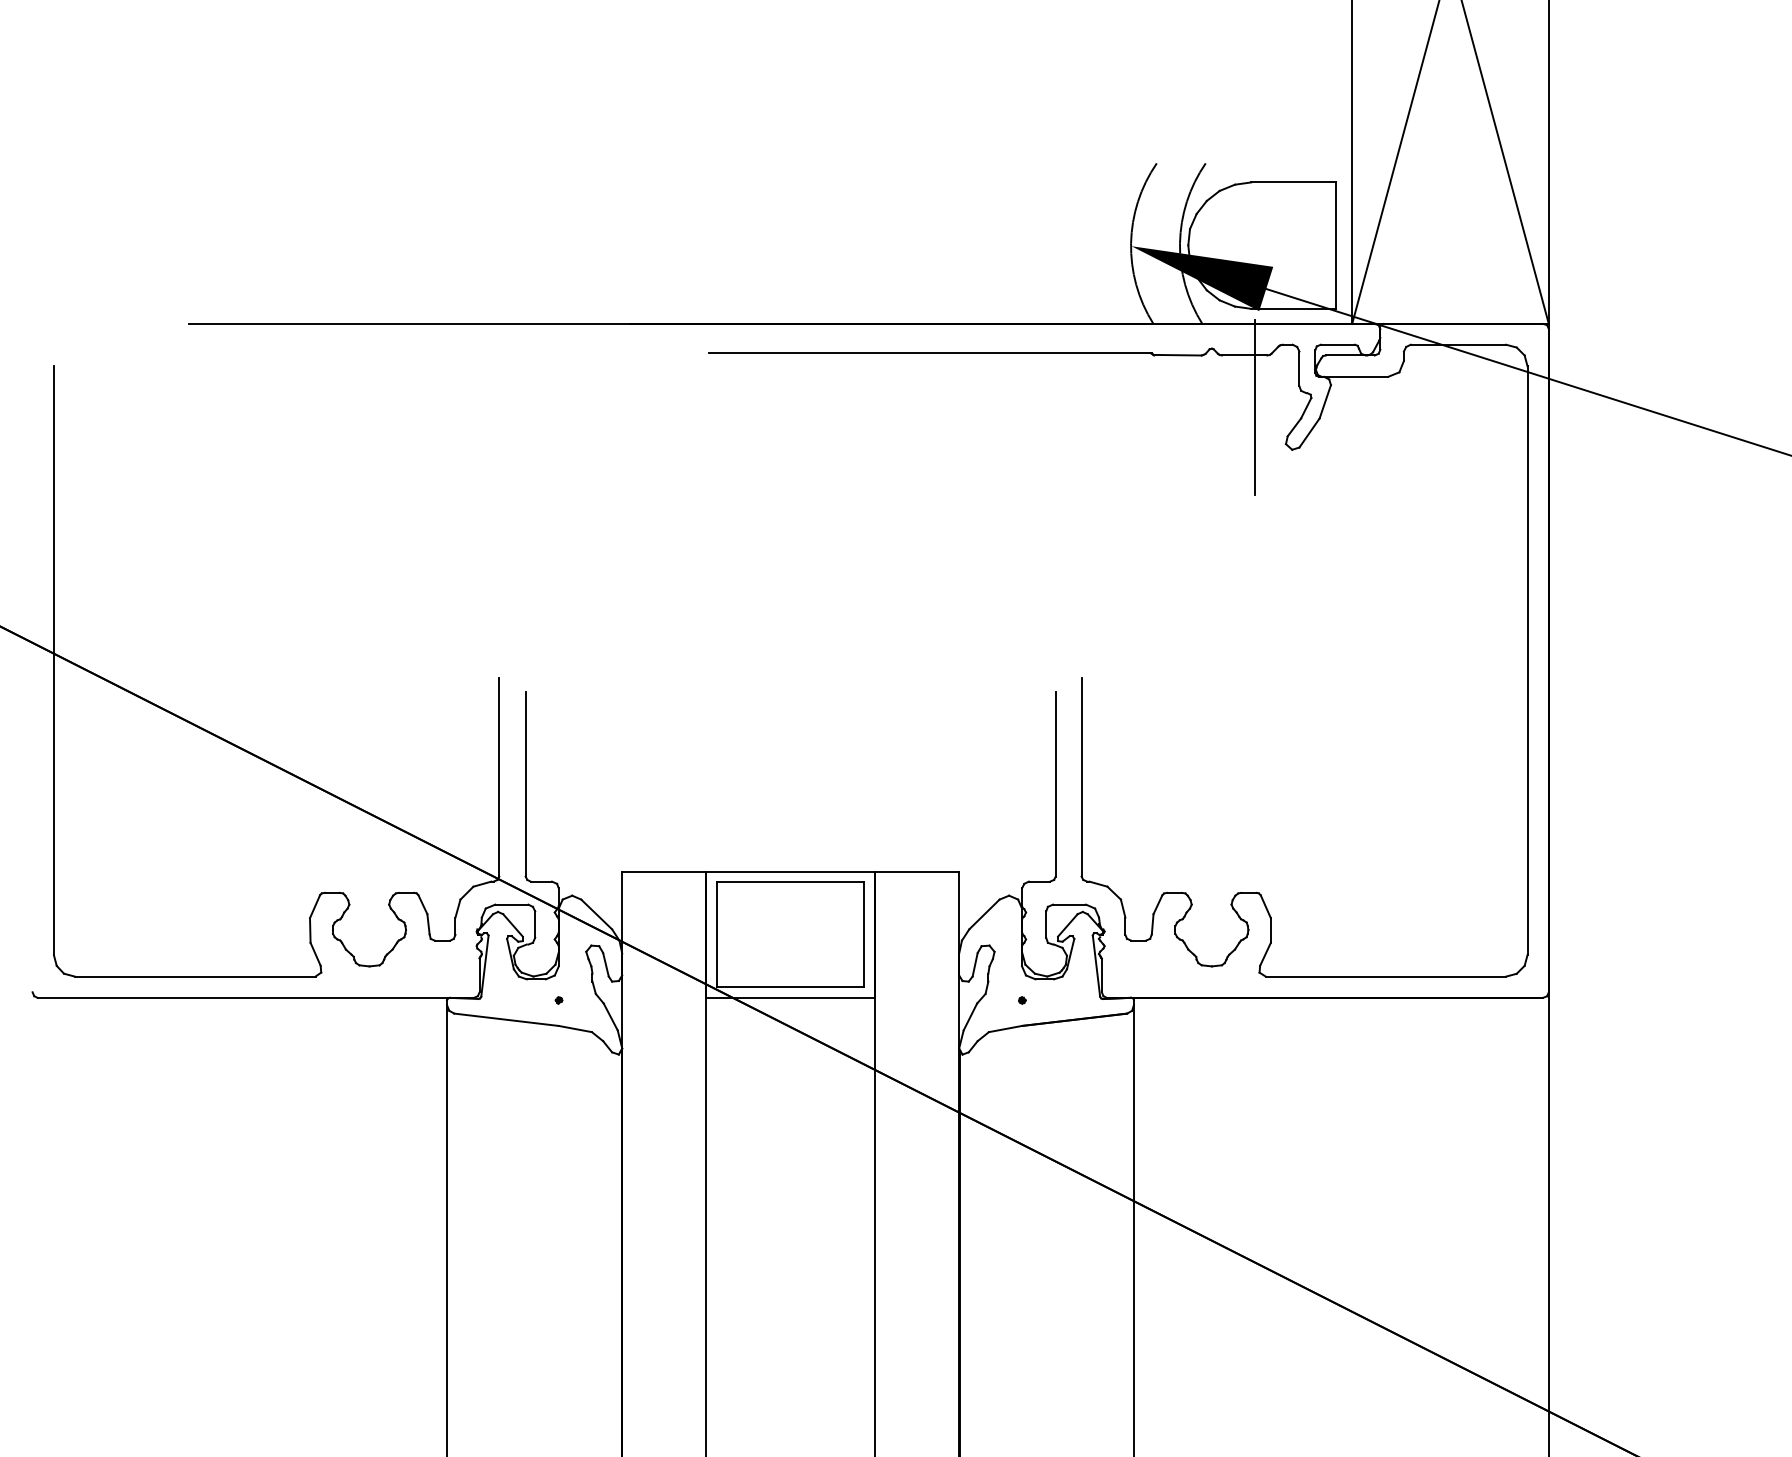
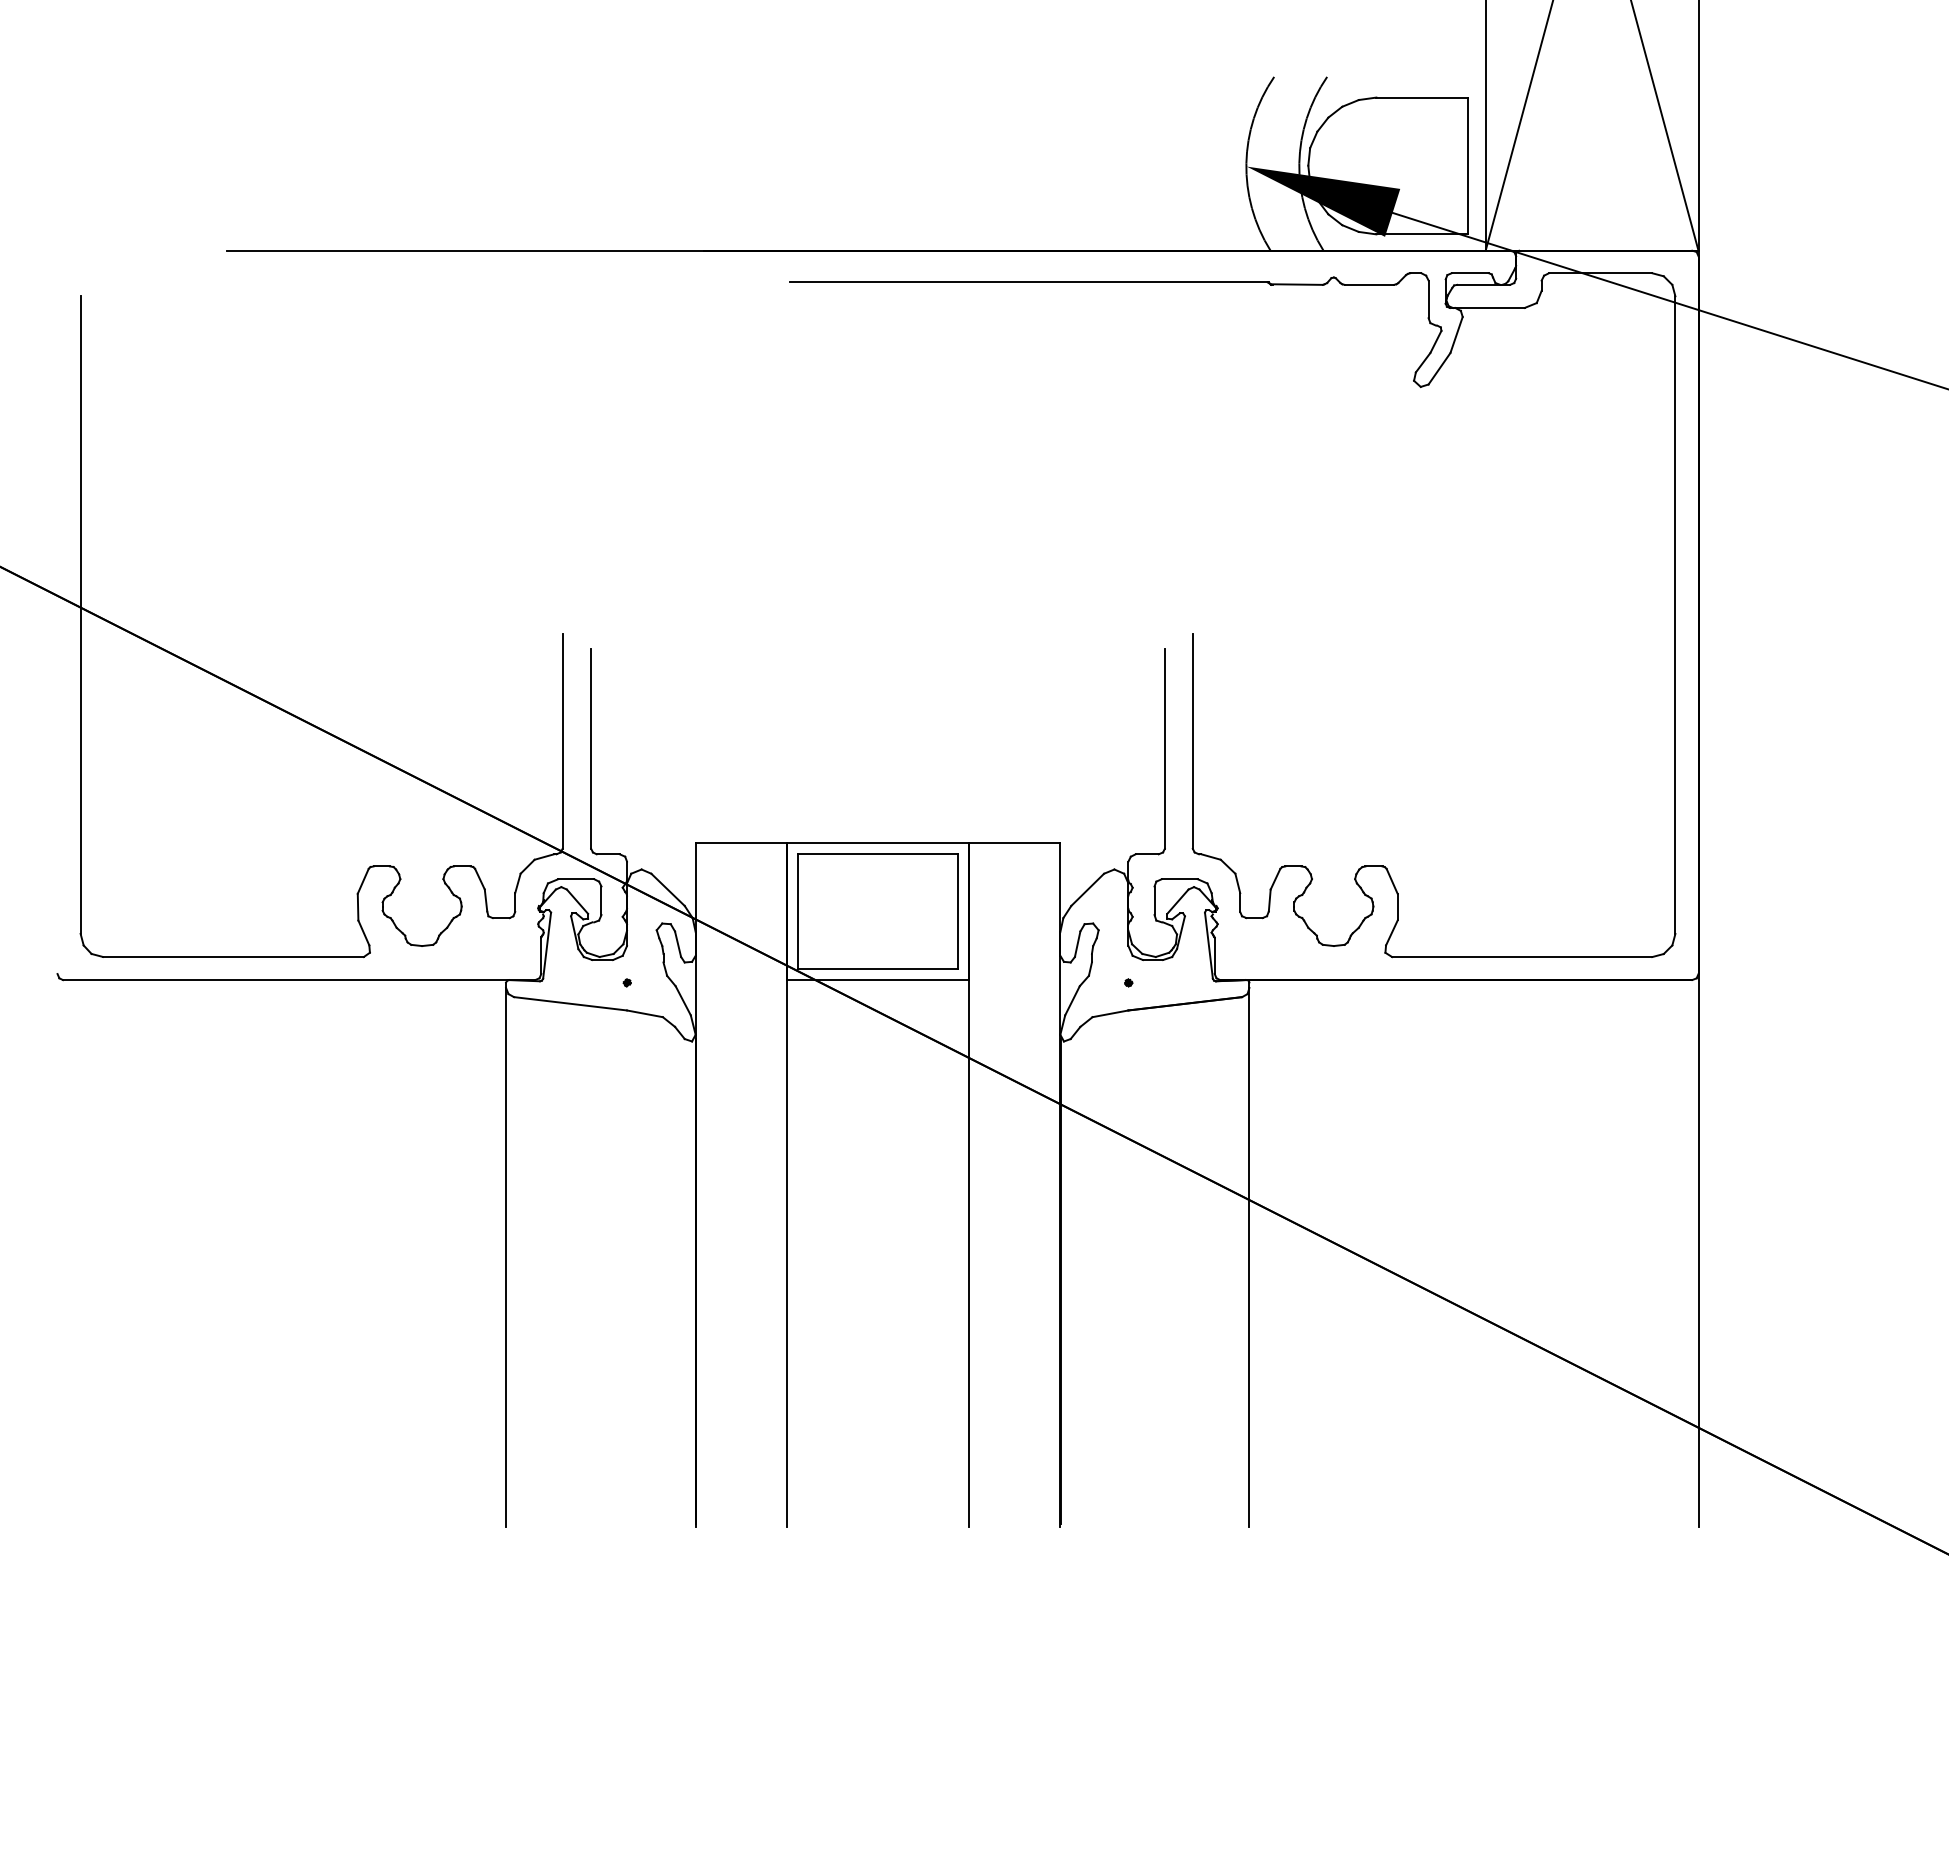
line: (1255, 407) -> (1380, 341), removed

